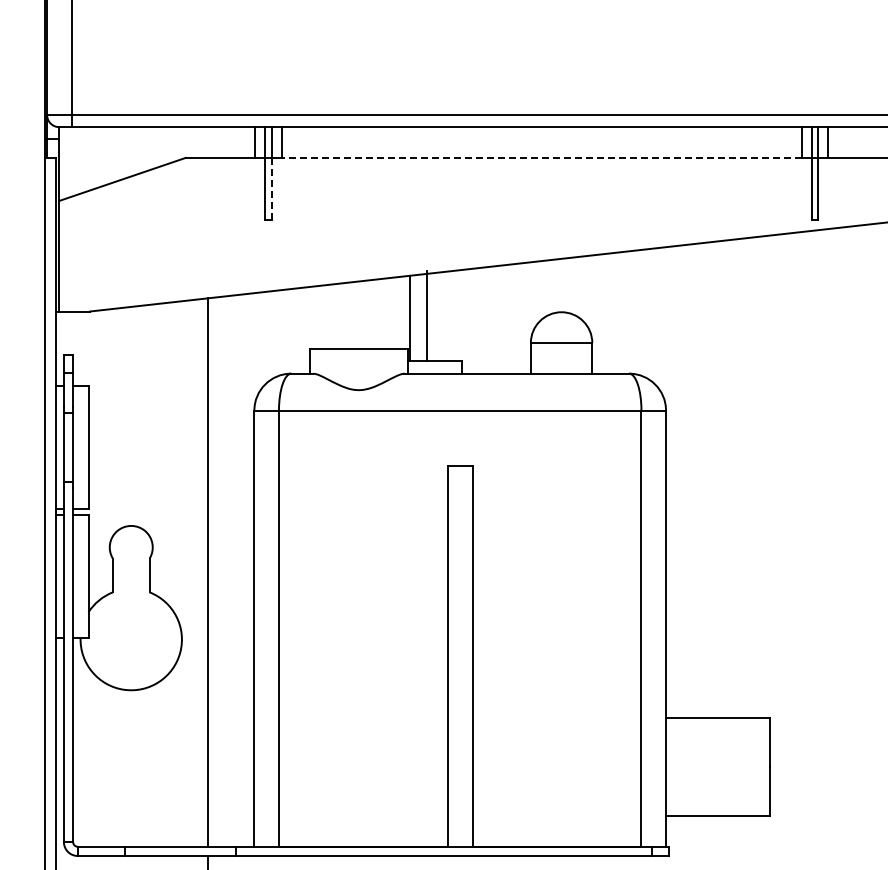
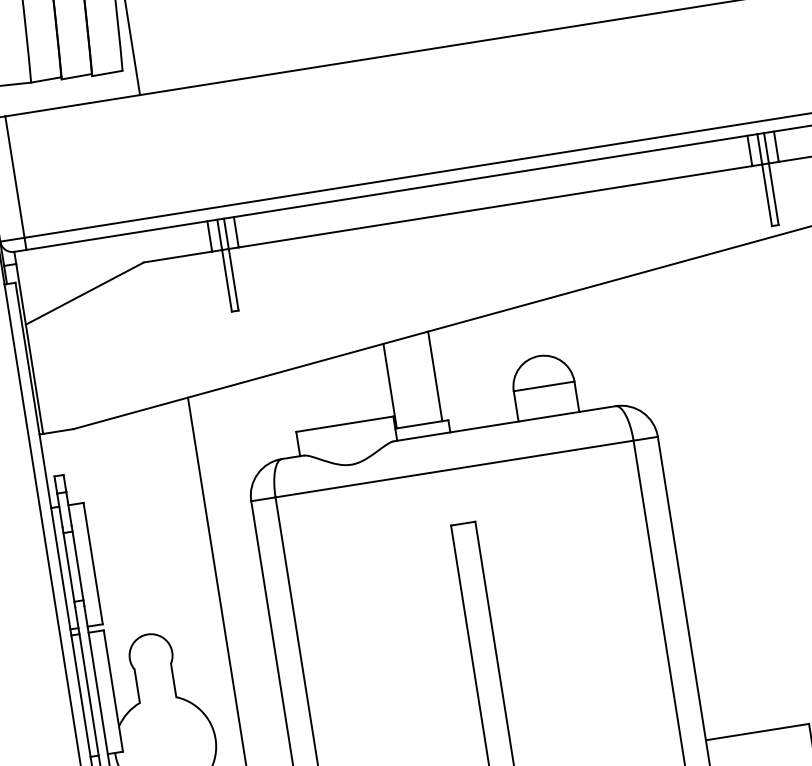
line: (541, 157) -> (495, 206), dashed -> solid
line: (271, 189) -> (233, 280), dashed -> solid
line: (426, 315) -> (435, 375), moved

